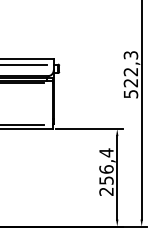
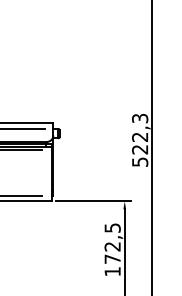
text: (106, 171) -> (112, 249), 256,4 -> 172,5

